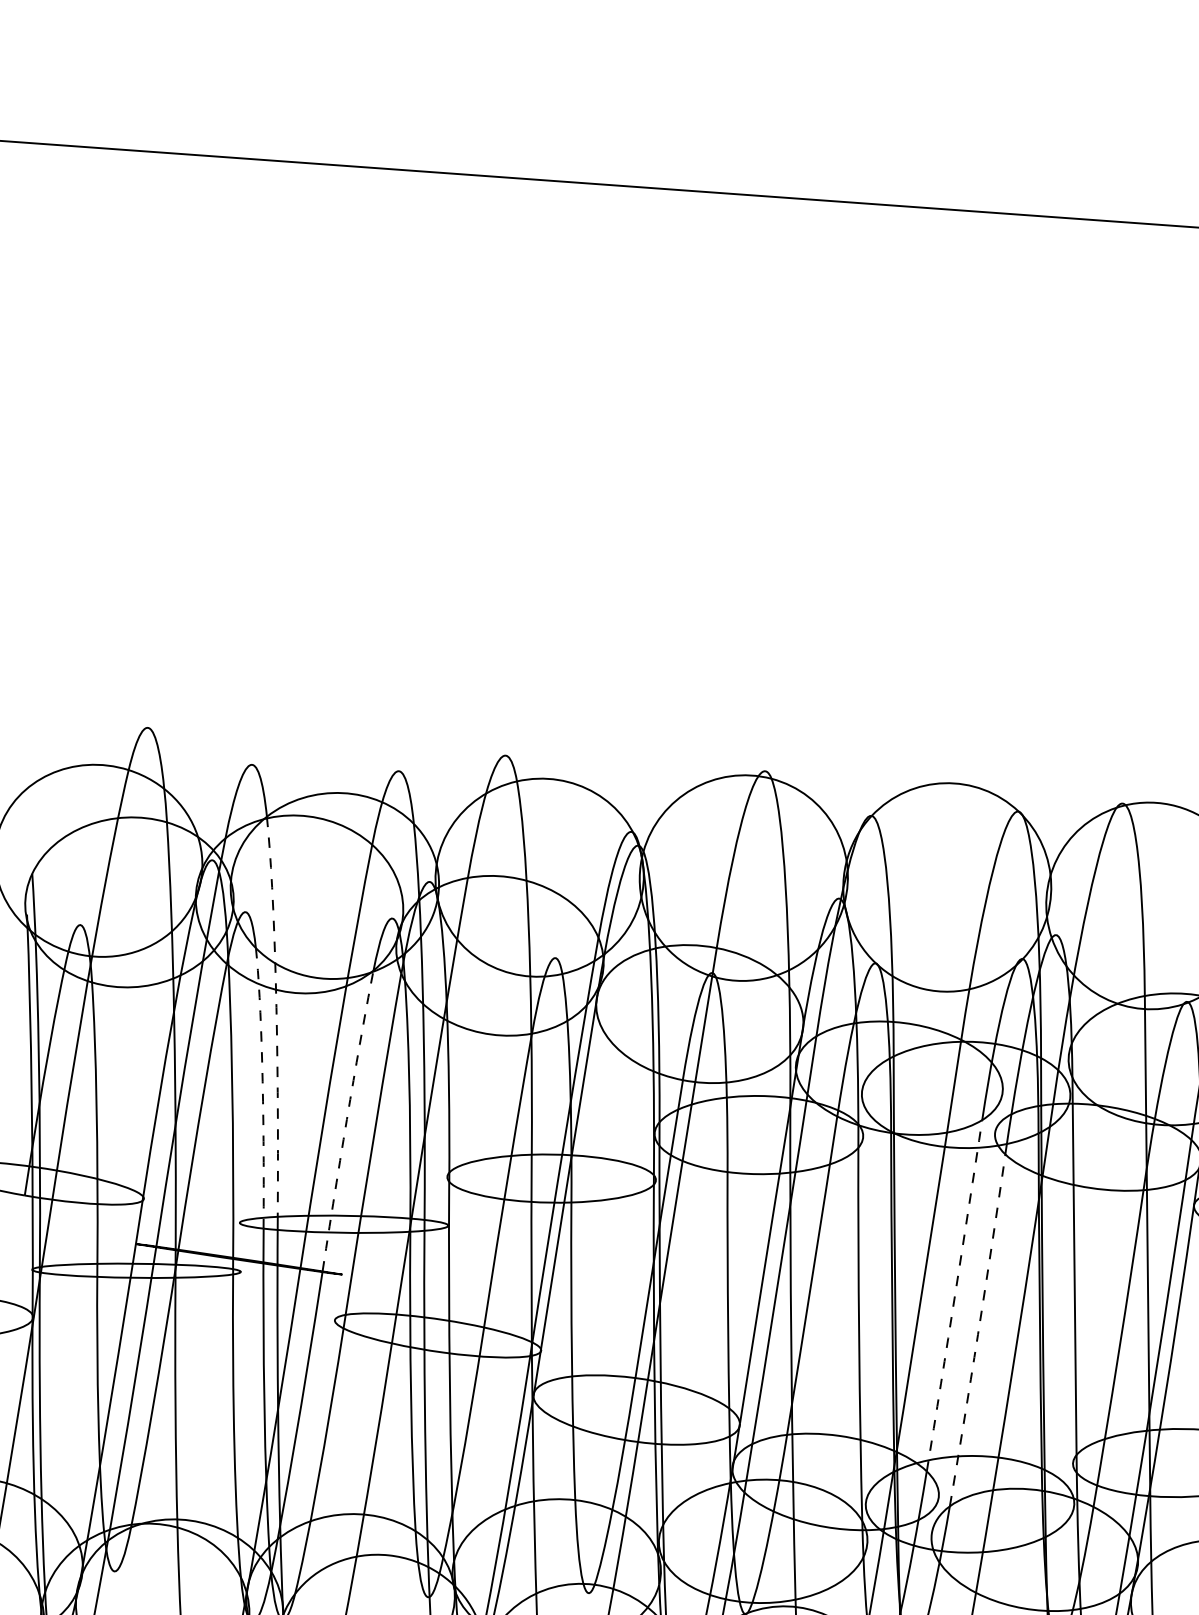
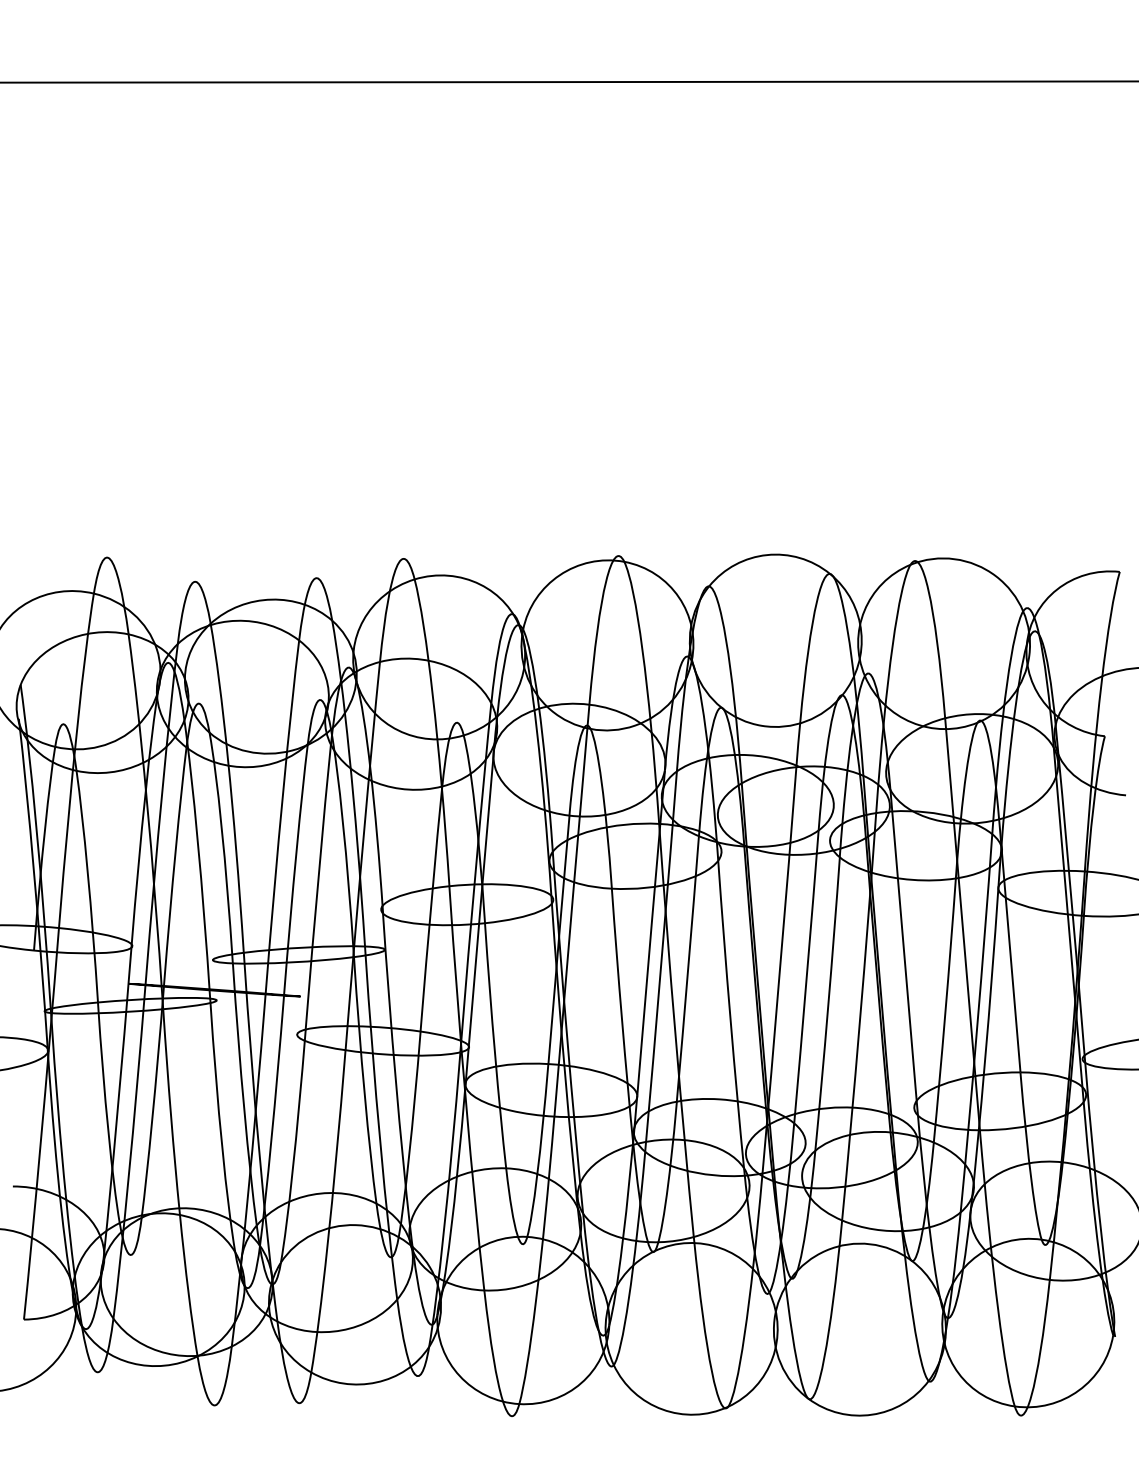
arc: (276, 1008) -> (230, 781), dashed -> solid
arc: (262, 1086) -> (223, 846), dashed -> solid
arc: (347, 1118) -> (295, 867), dashed -> solid
arc: (954, 1292) -> (806, 974), dashed -> solid
arc: (978, 1333) -> (828, 1006), dashed -> solid

